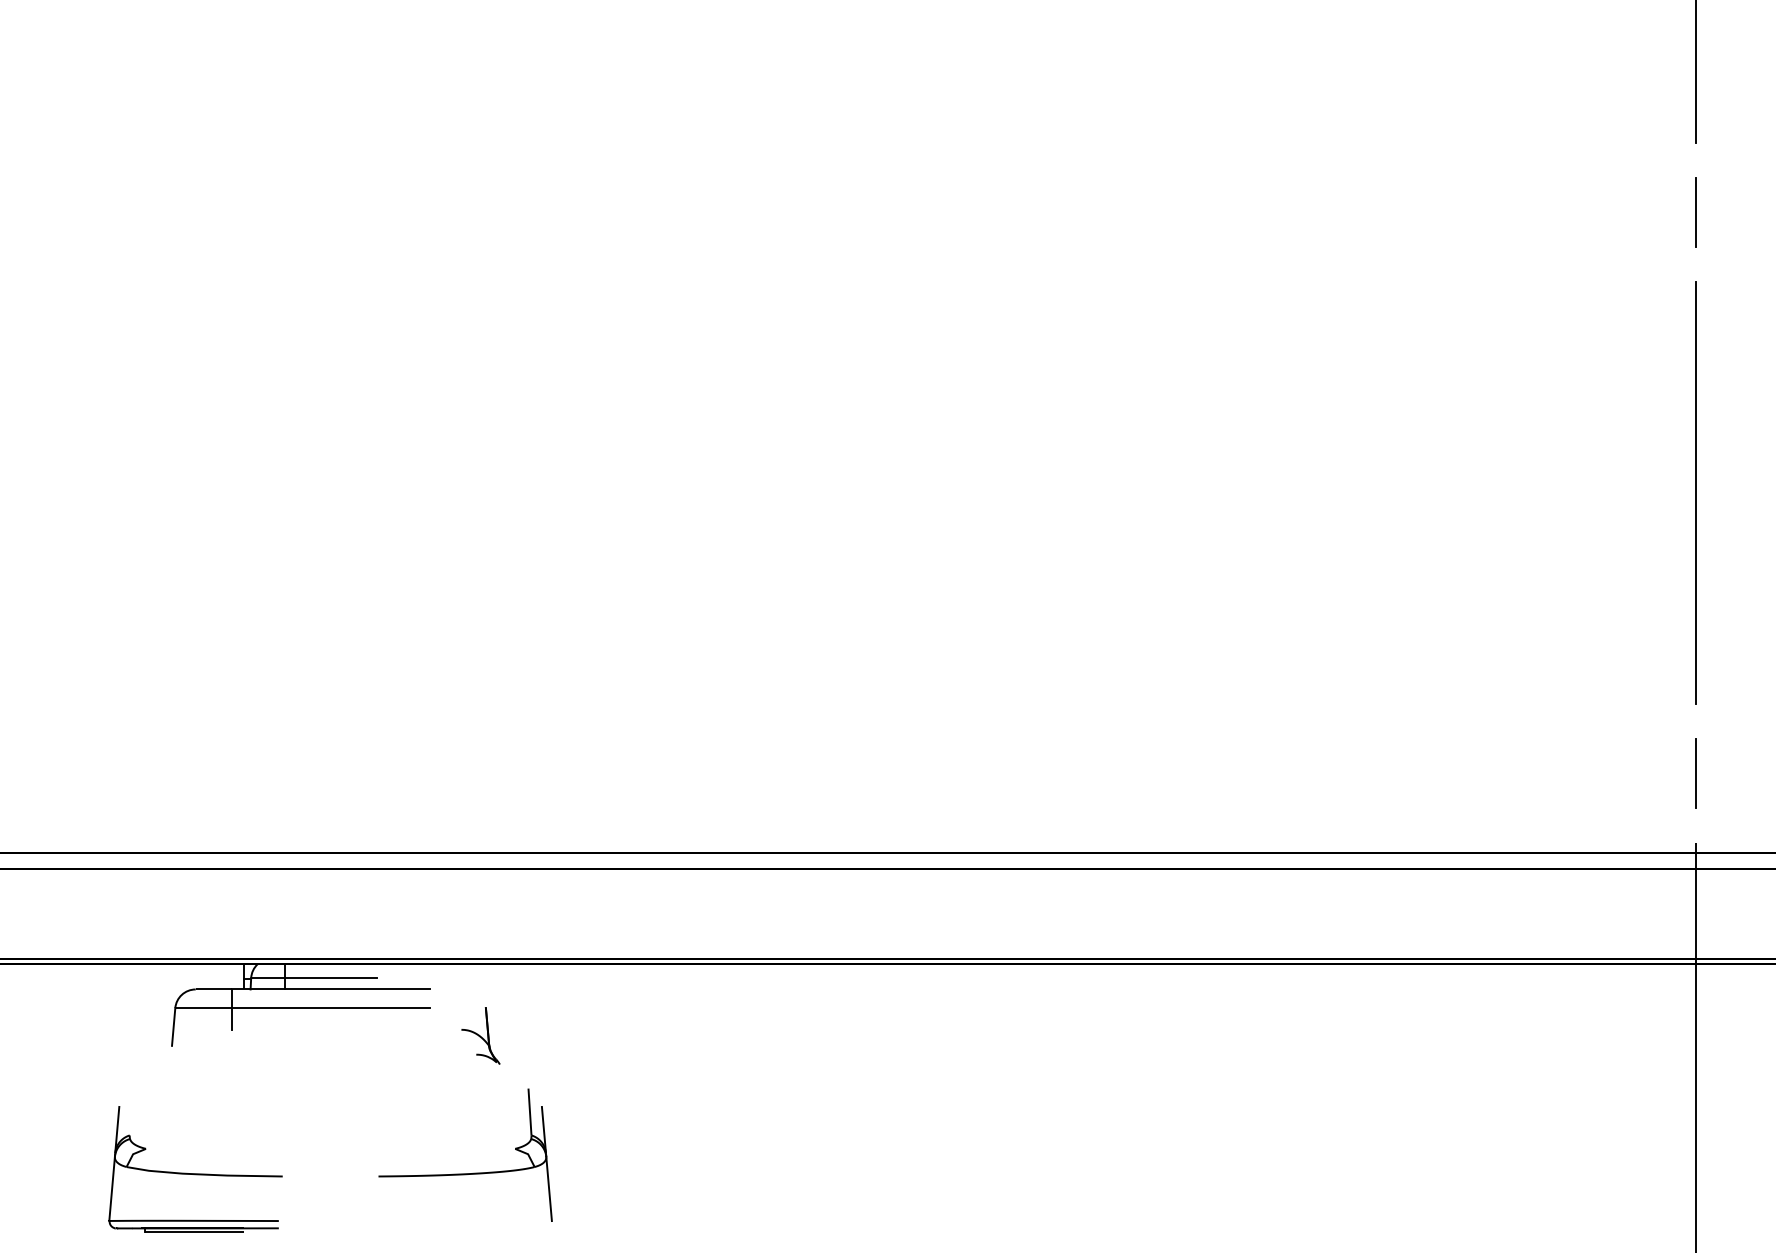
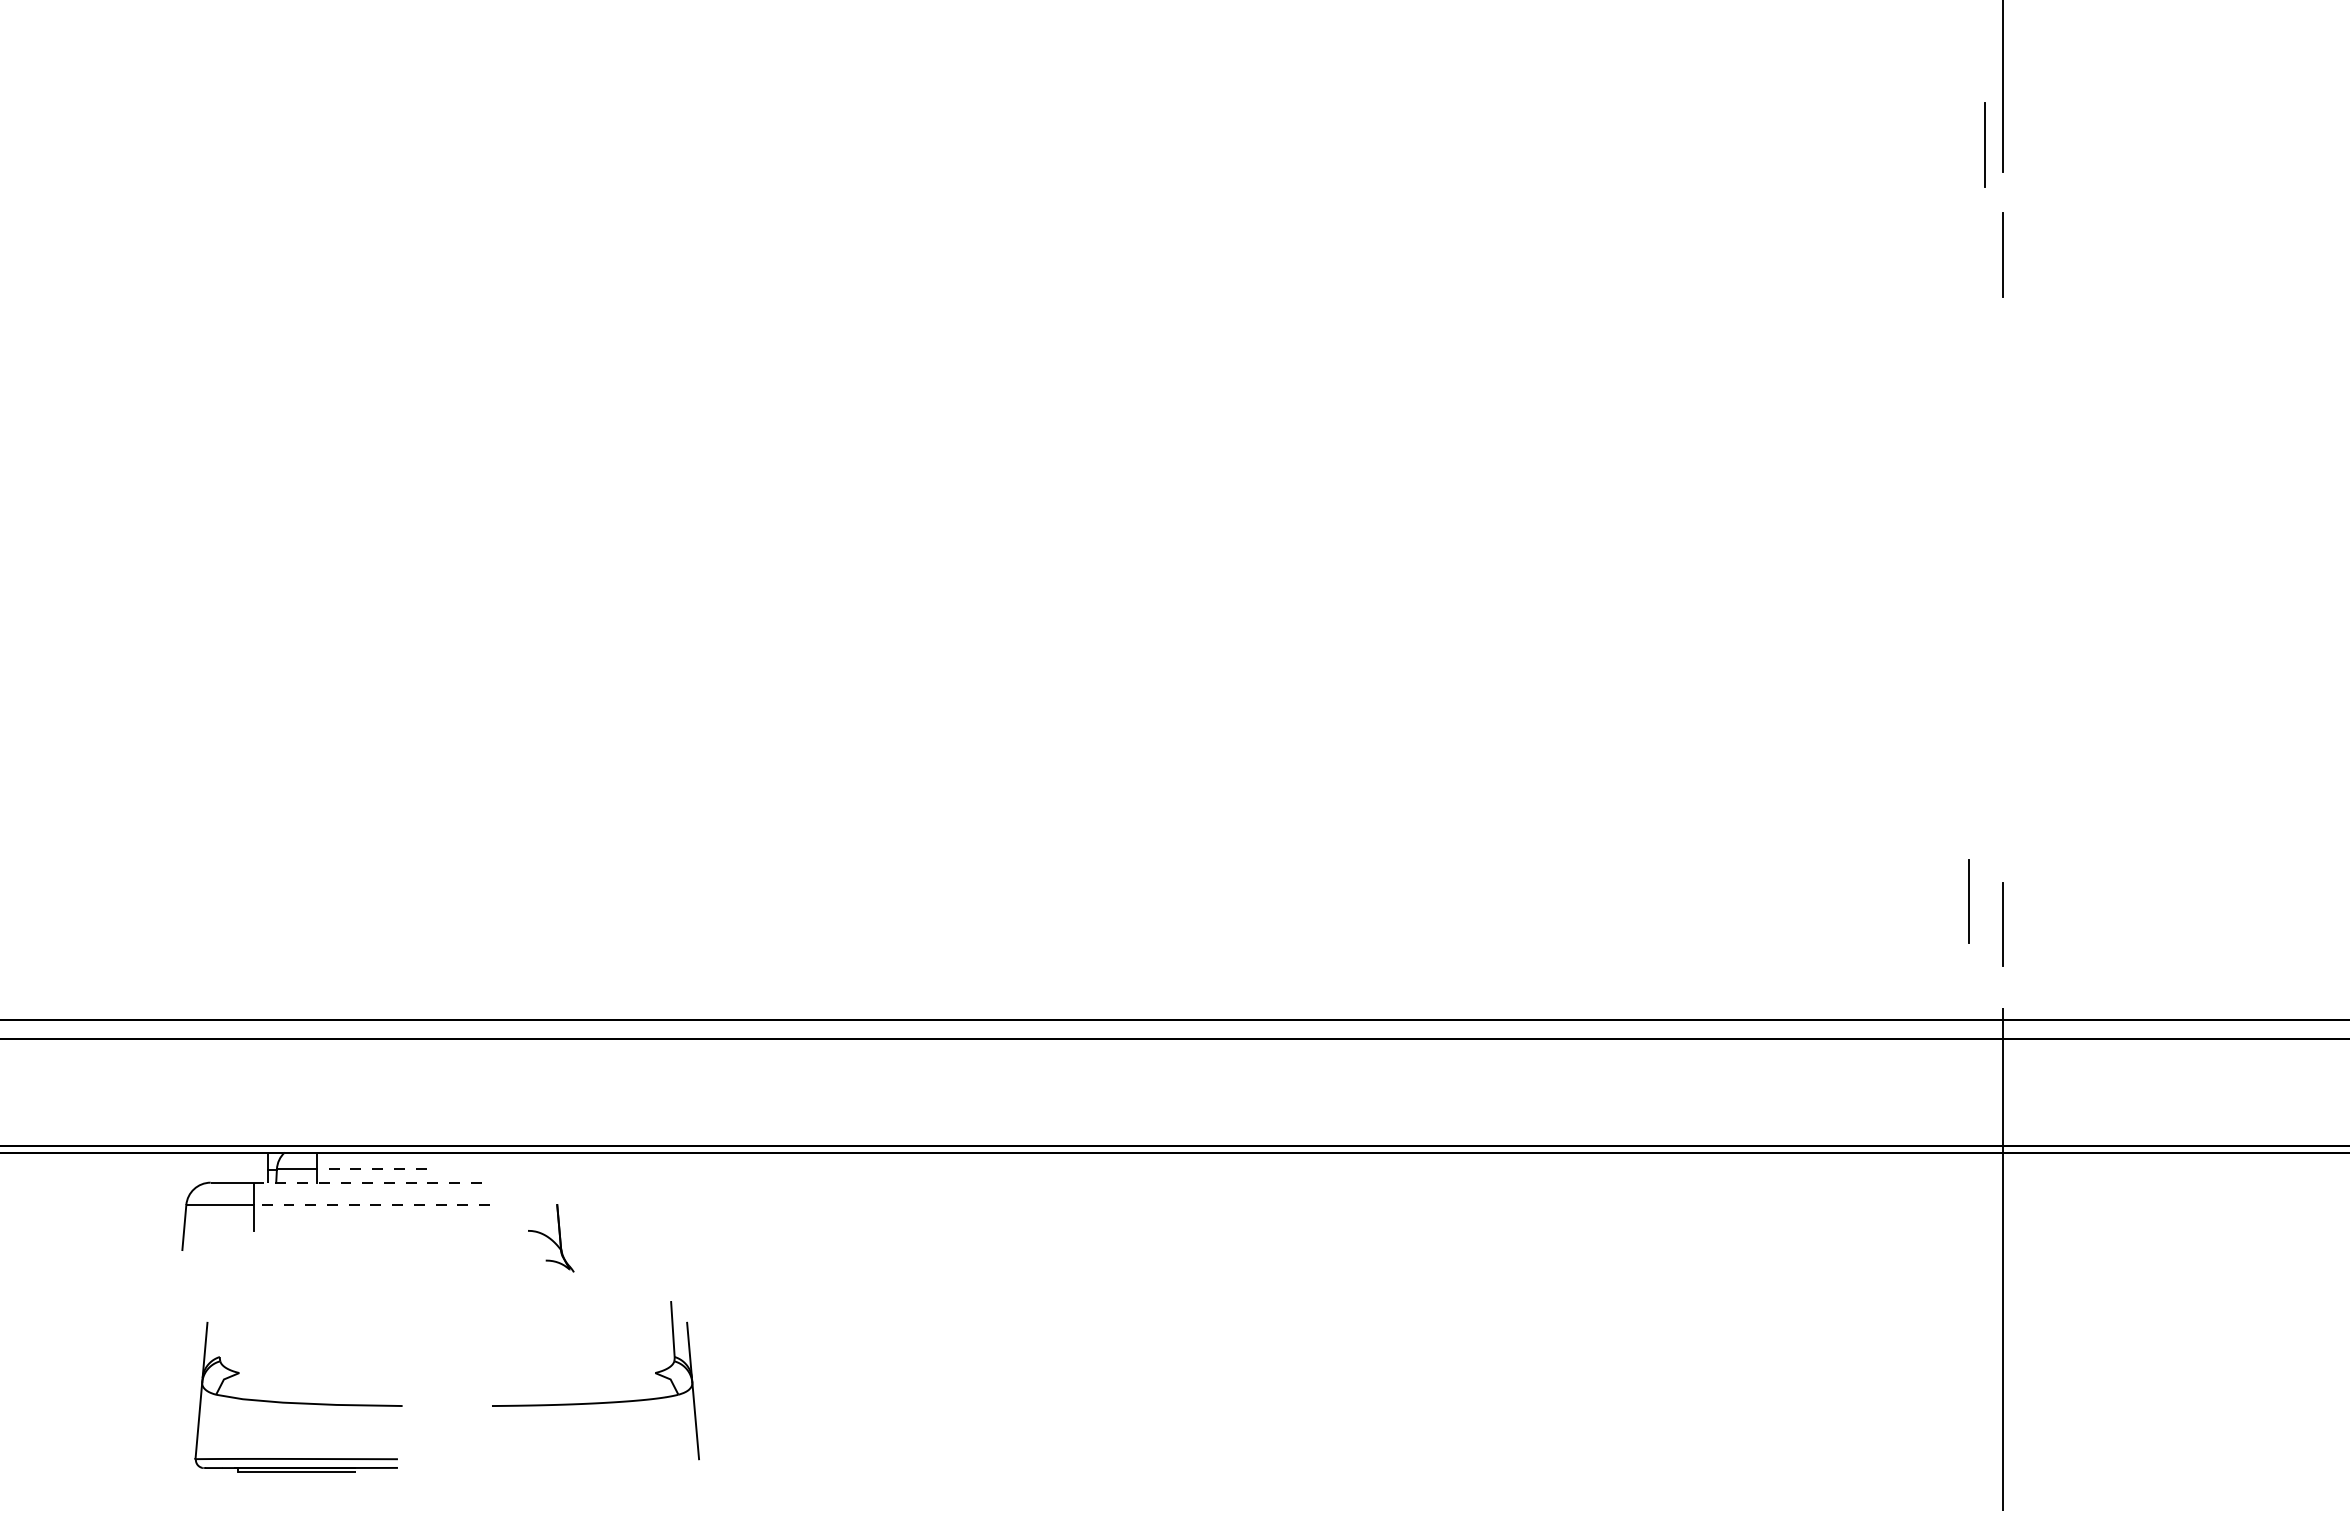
line: (1681, 120) -> (1984, 144), added
line: (1696, 492) -> (2002, 589), removed
line: (1667, 753) -> (1968, 901), added
line: (330, 978) -> (371, 1169), solid -> dashed
line: (331, 989) -> (372, 1182), solid -> dashed
line: (330, 1008) -> (371, 1205), solid -> dashed
part: (195, 1169) -> (298, 1397), moved
part: (465, 1173) -> (595, 1402), moved

